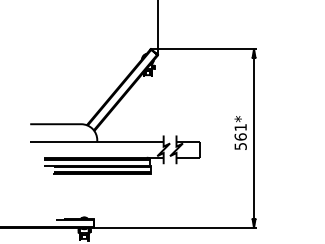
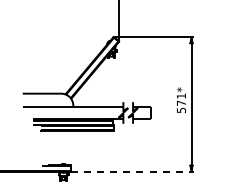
text: (240, 135) -> (181, 102), 561* -> 571*
line: (175, 227) -> (132, 171), solid -> dashed

